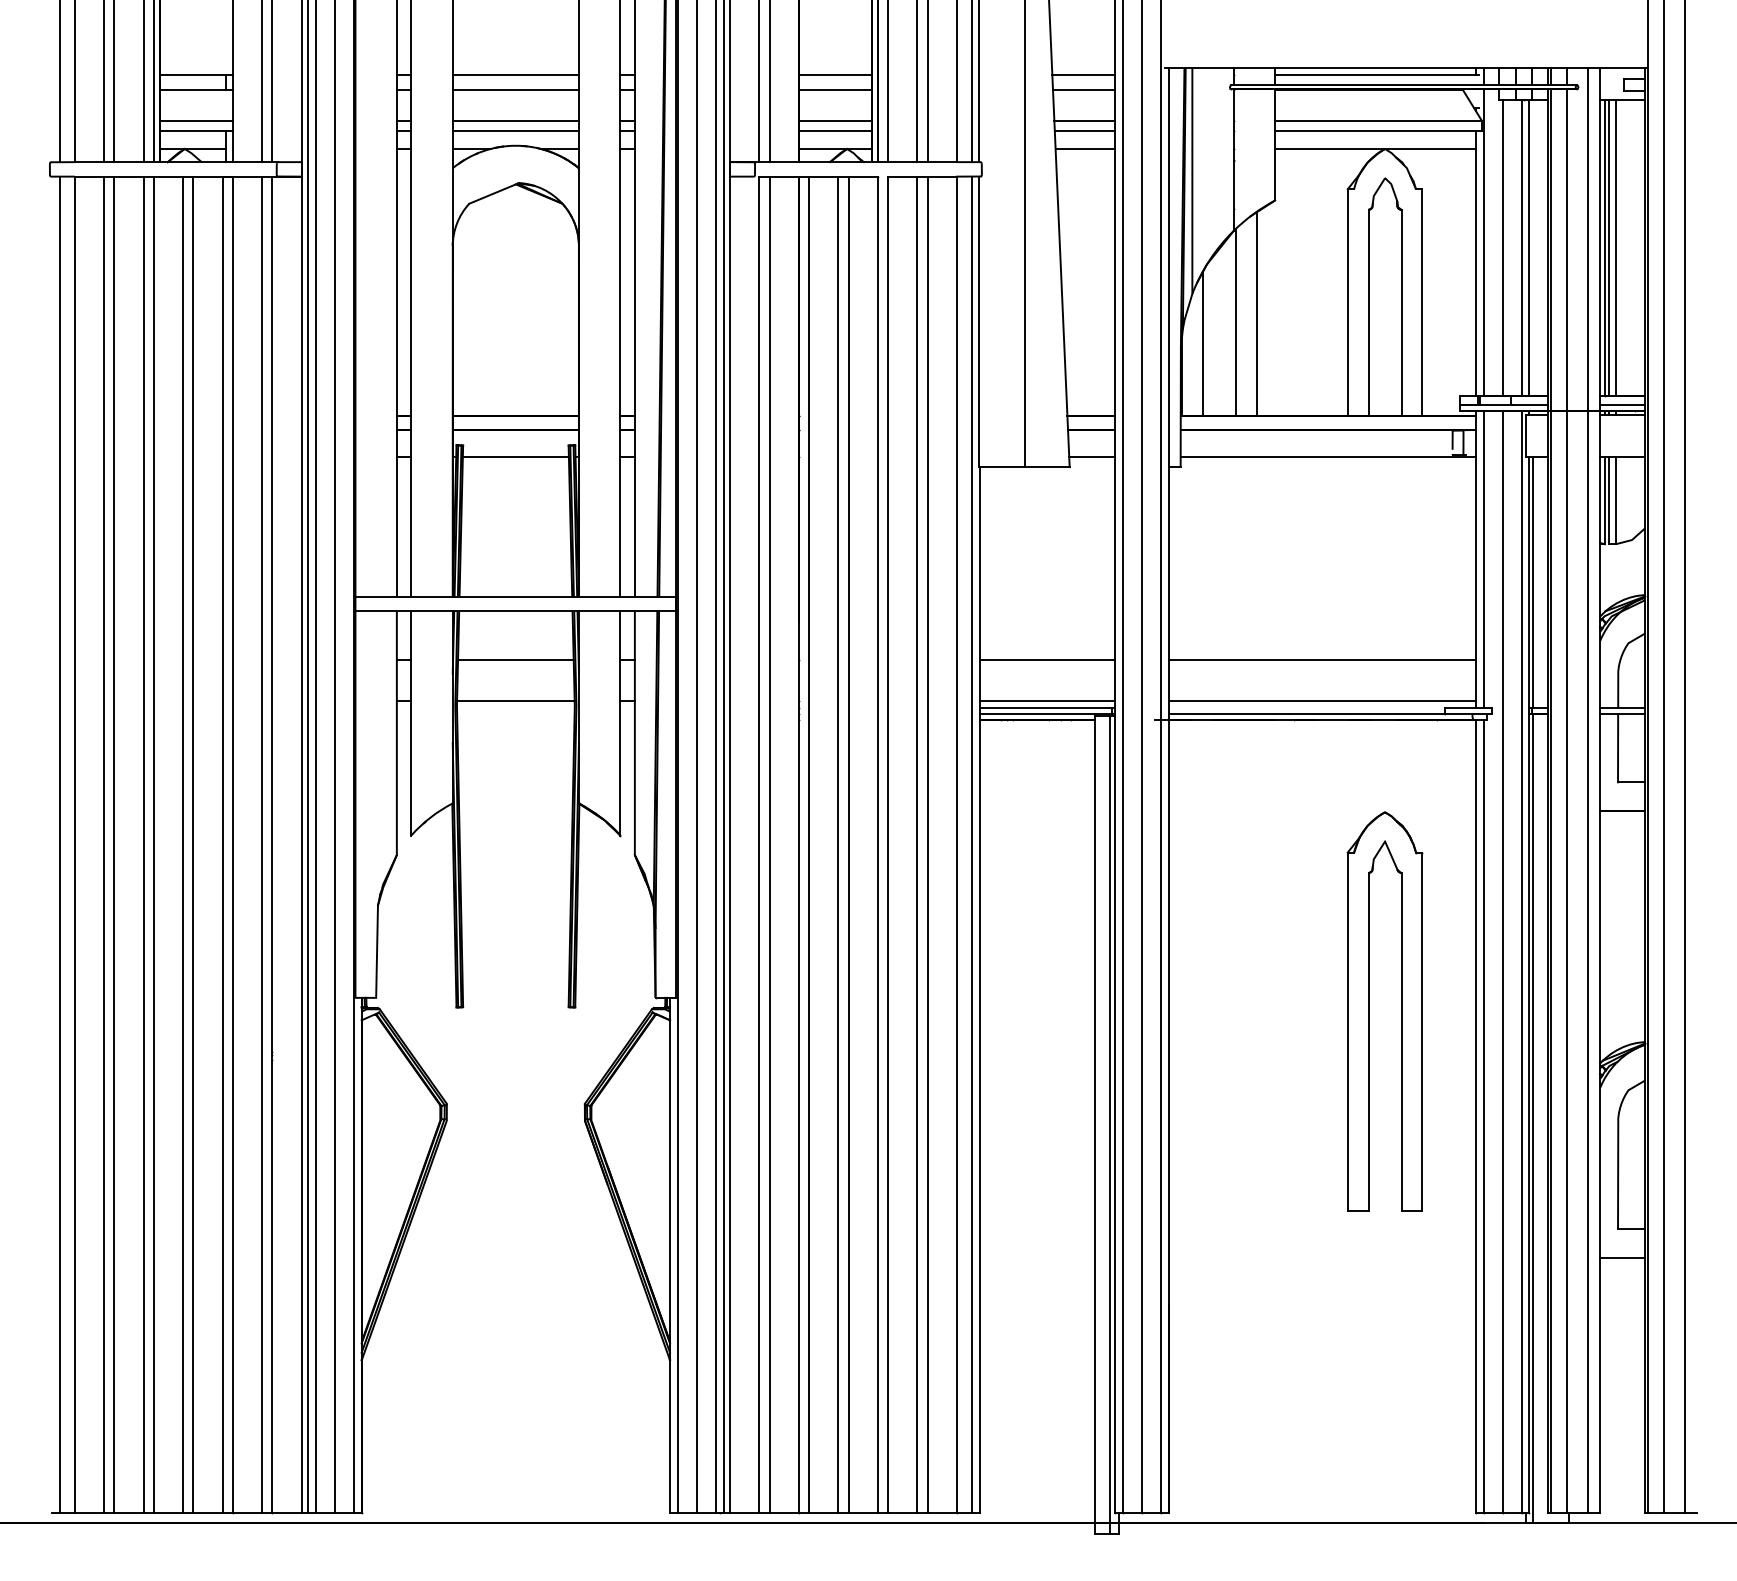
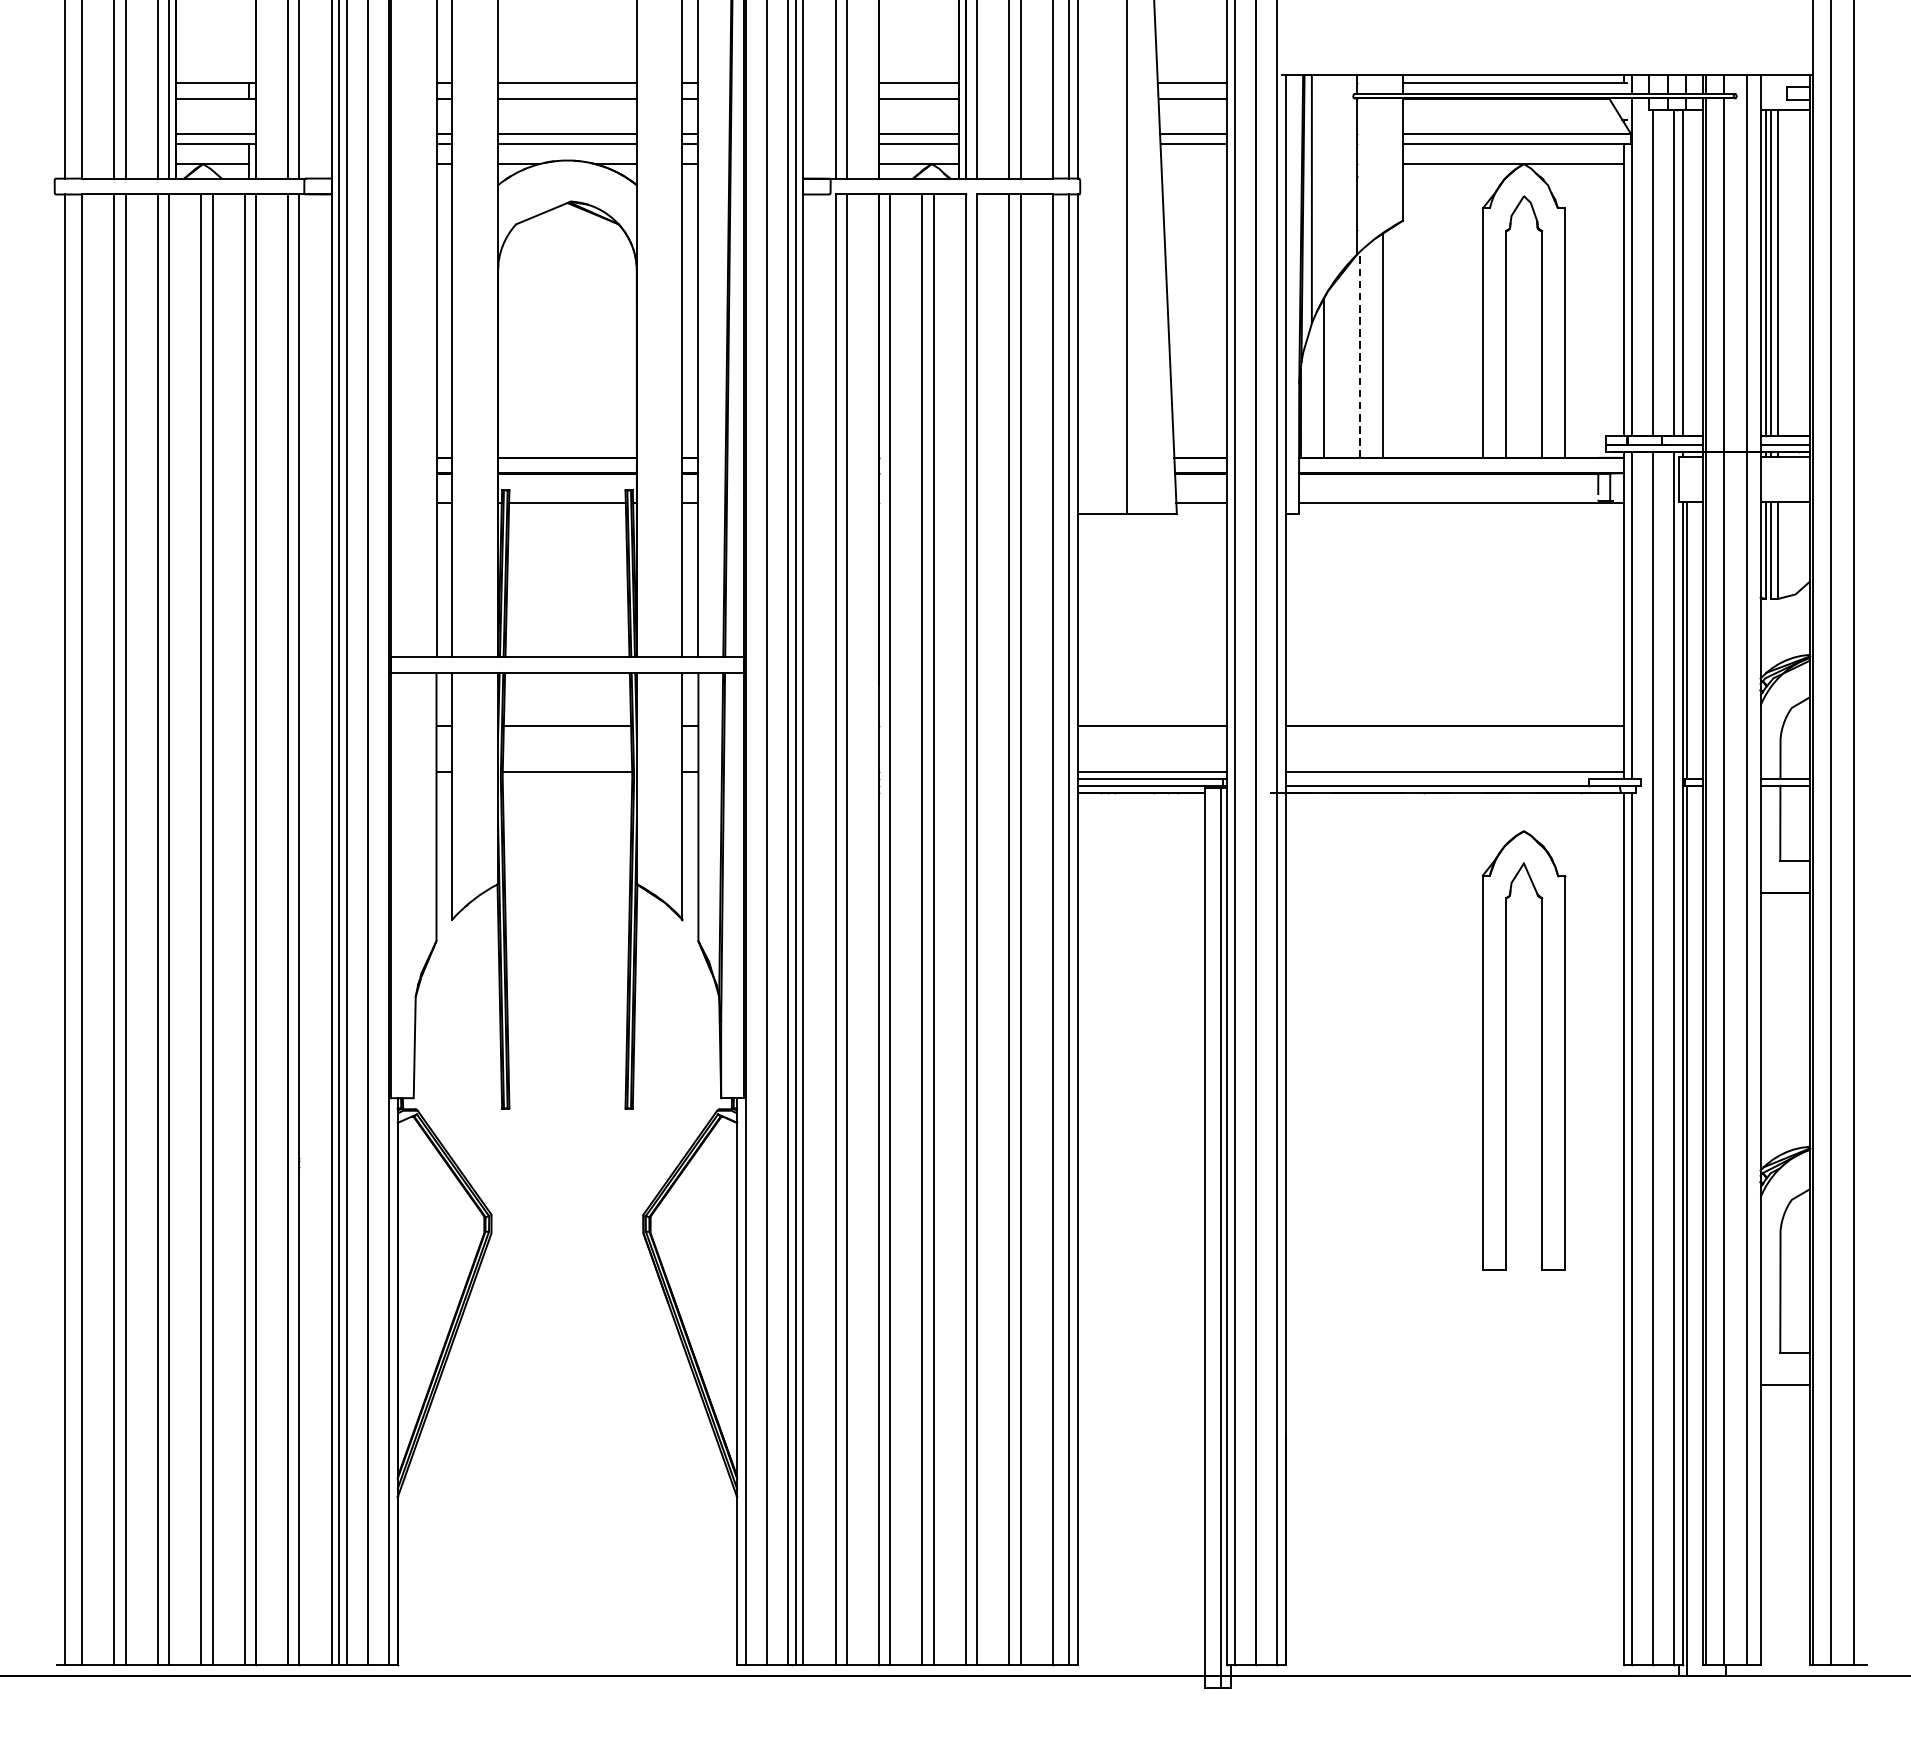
line: (1084, 148) -> (1193, 163), removed
line: (1236, 322) -> (1360, 355), solid -> dashed
part: (1369, 1011) -> (1506, 1050), moved

